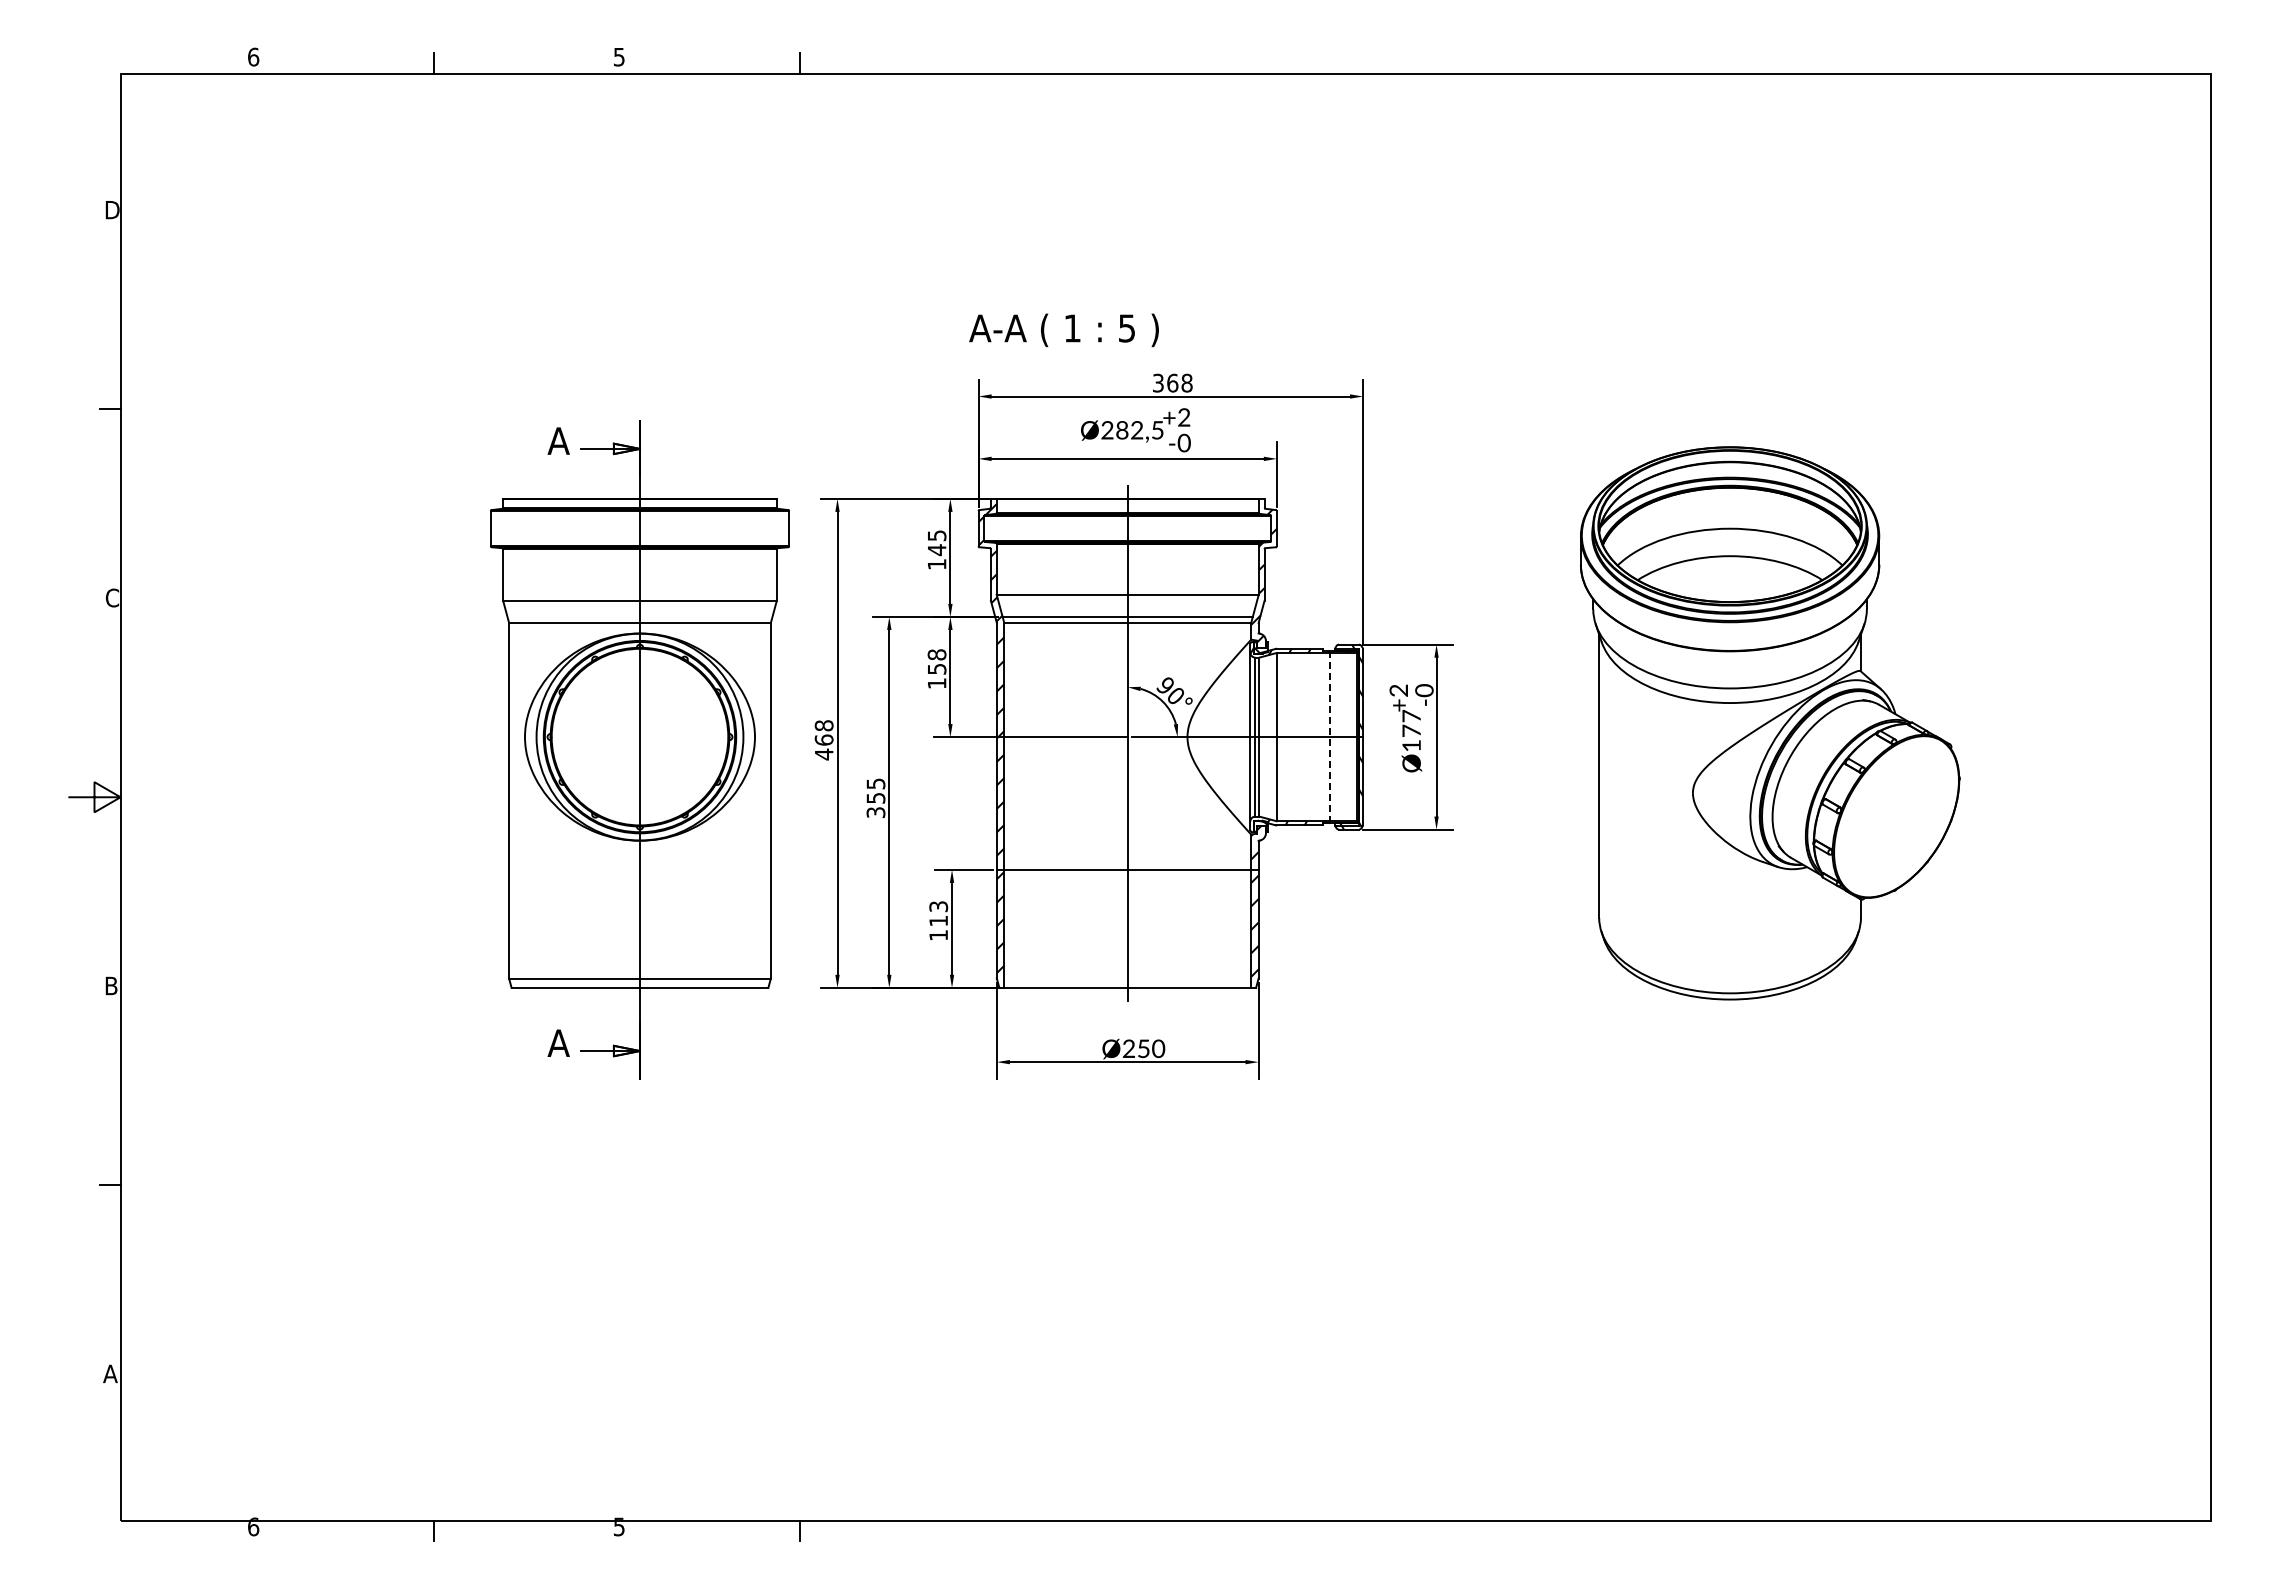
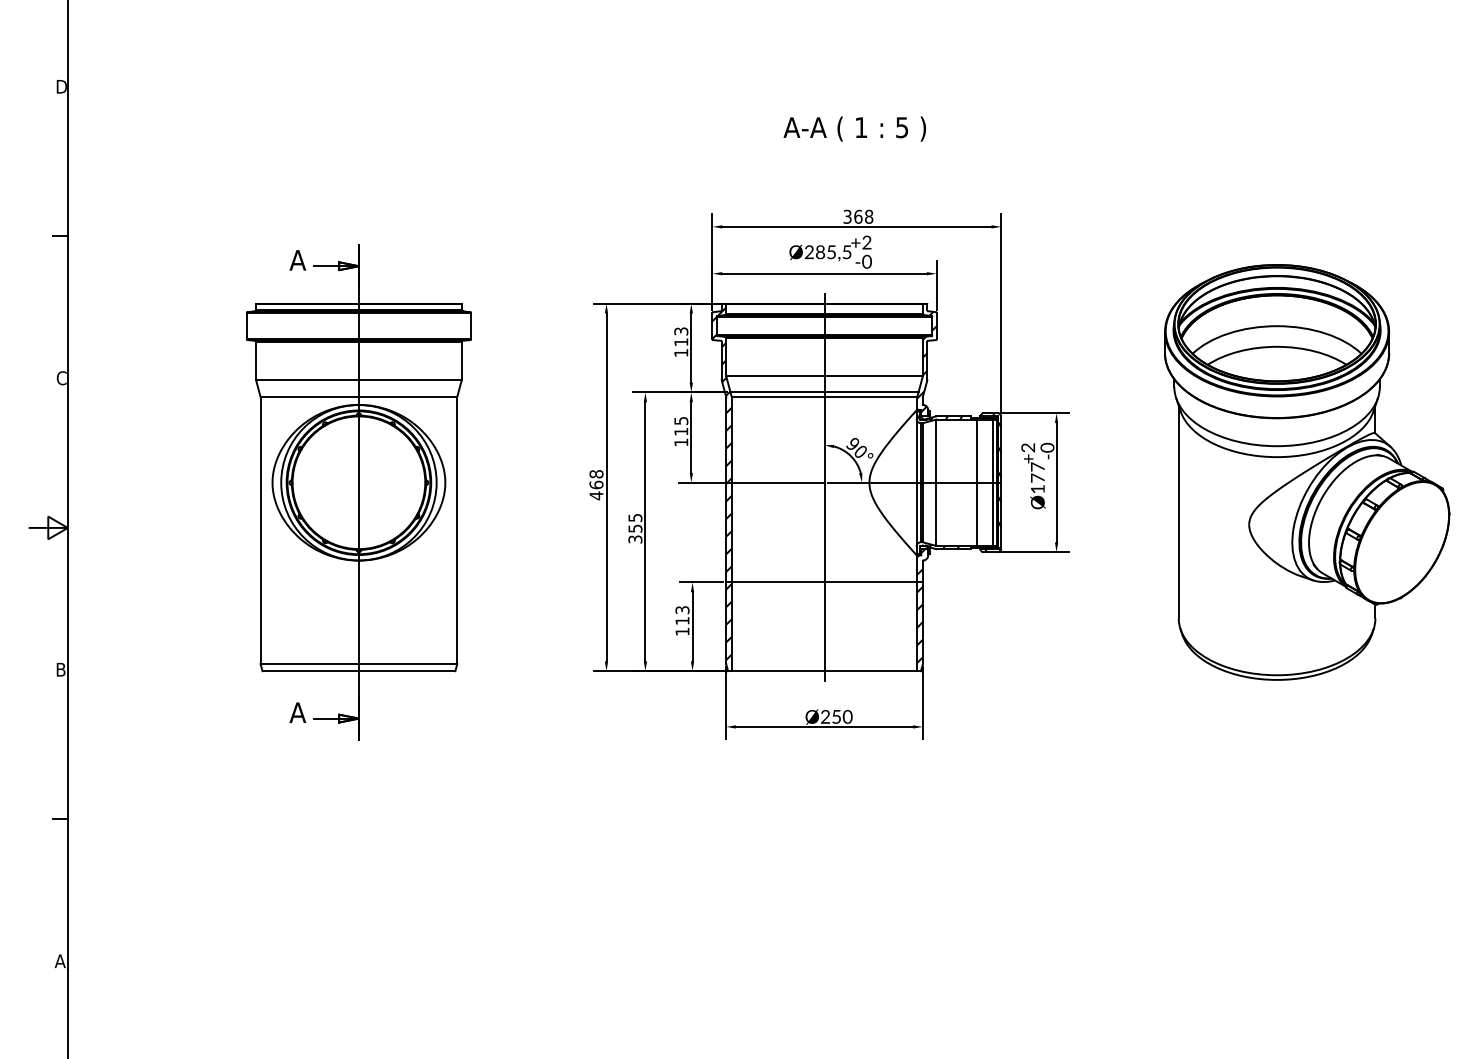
text: (1063, 330) -> (854, 129), moved
text: (1137, 430) -> (831, 252), Ø282,5 -> Ø285,5
text: (936, 543) -> (680, 337), 145 -> 113
text: (936, 661) -> (680, 425), 158 -> 115
line: (1330, 736) -> (976, 482), dashed -> solid
line: (1351, 736) -> (992, 482), added
part: (639, 749) -> (358, 492), moved

